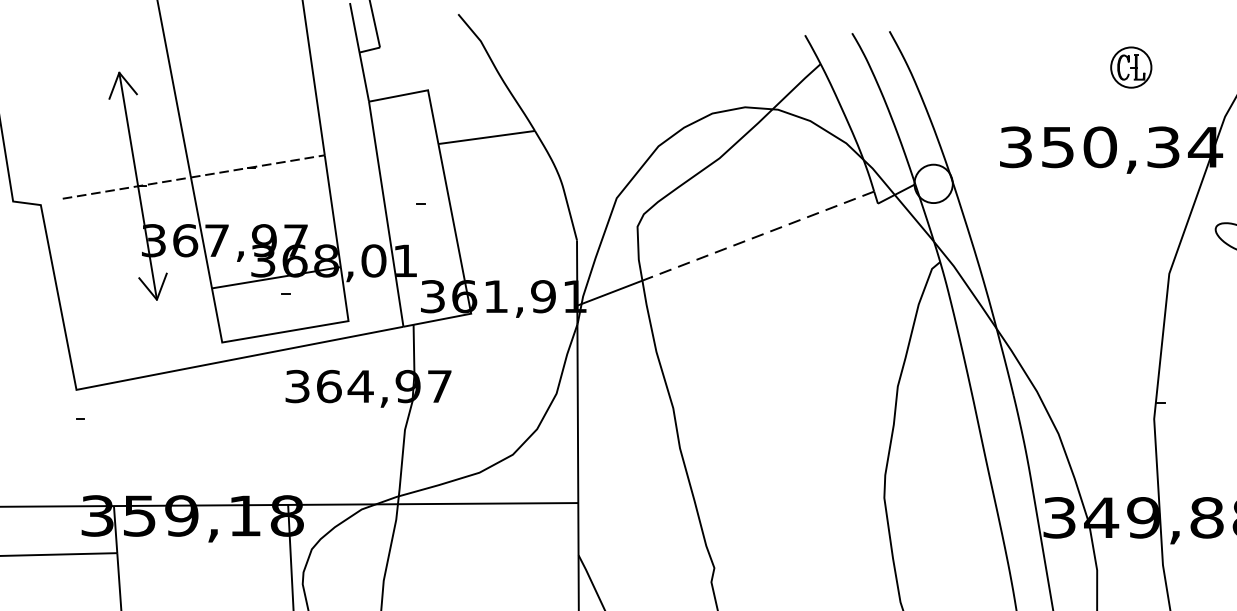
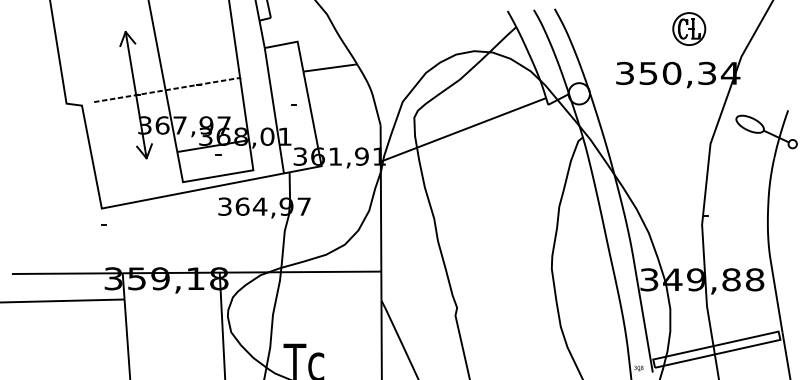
part: (1131, 66) -> (689, 28), size x1.43
line: (758, 237) -> (481, 123), dashed -> solid

